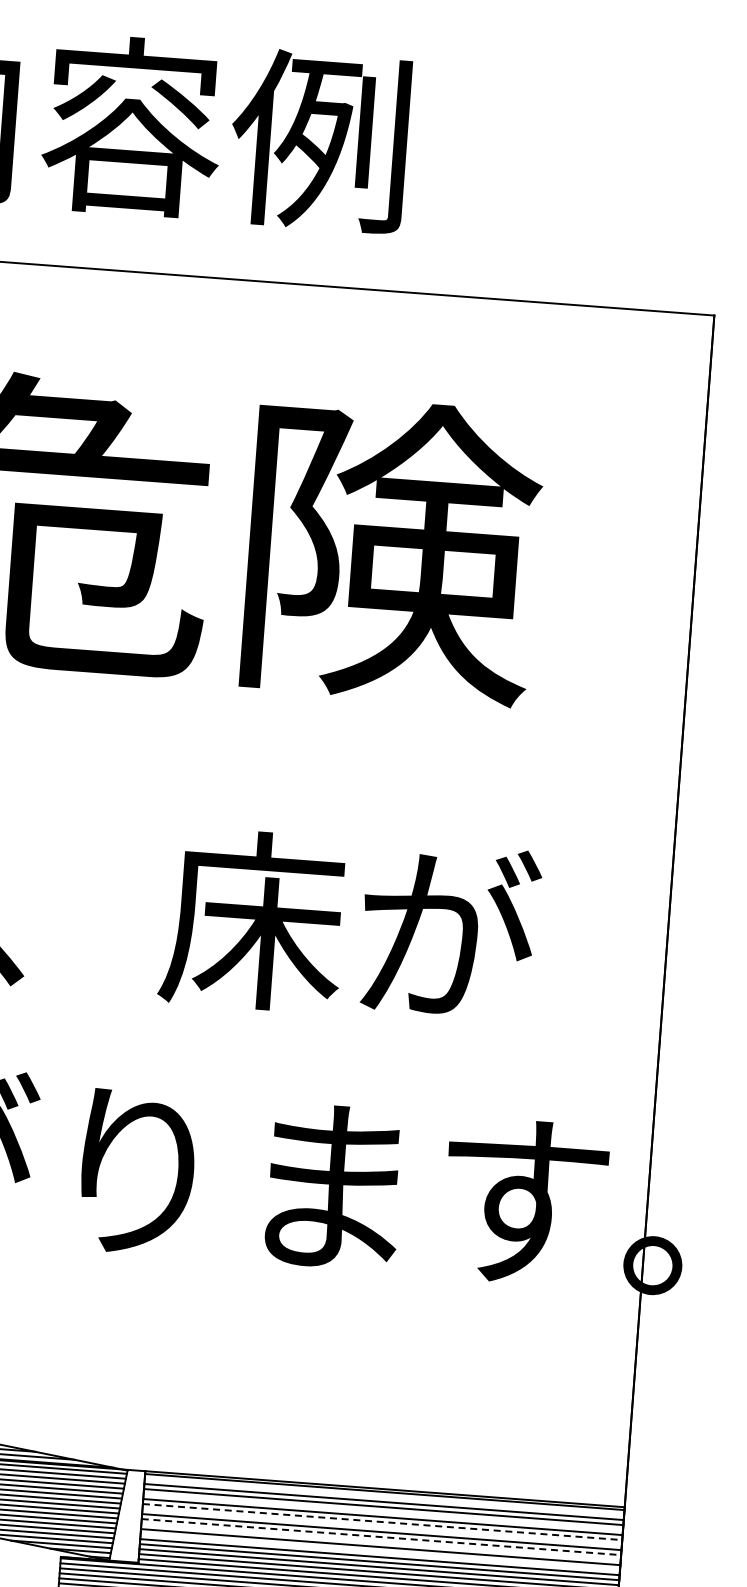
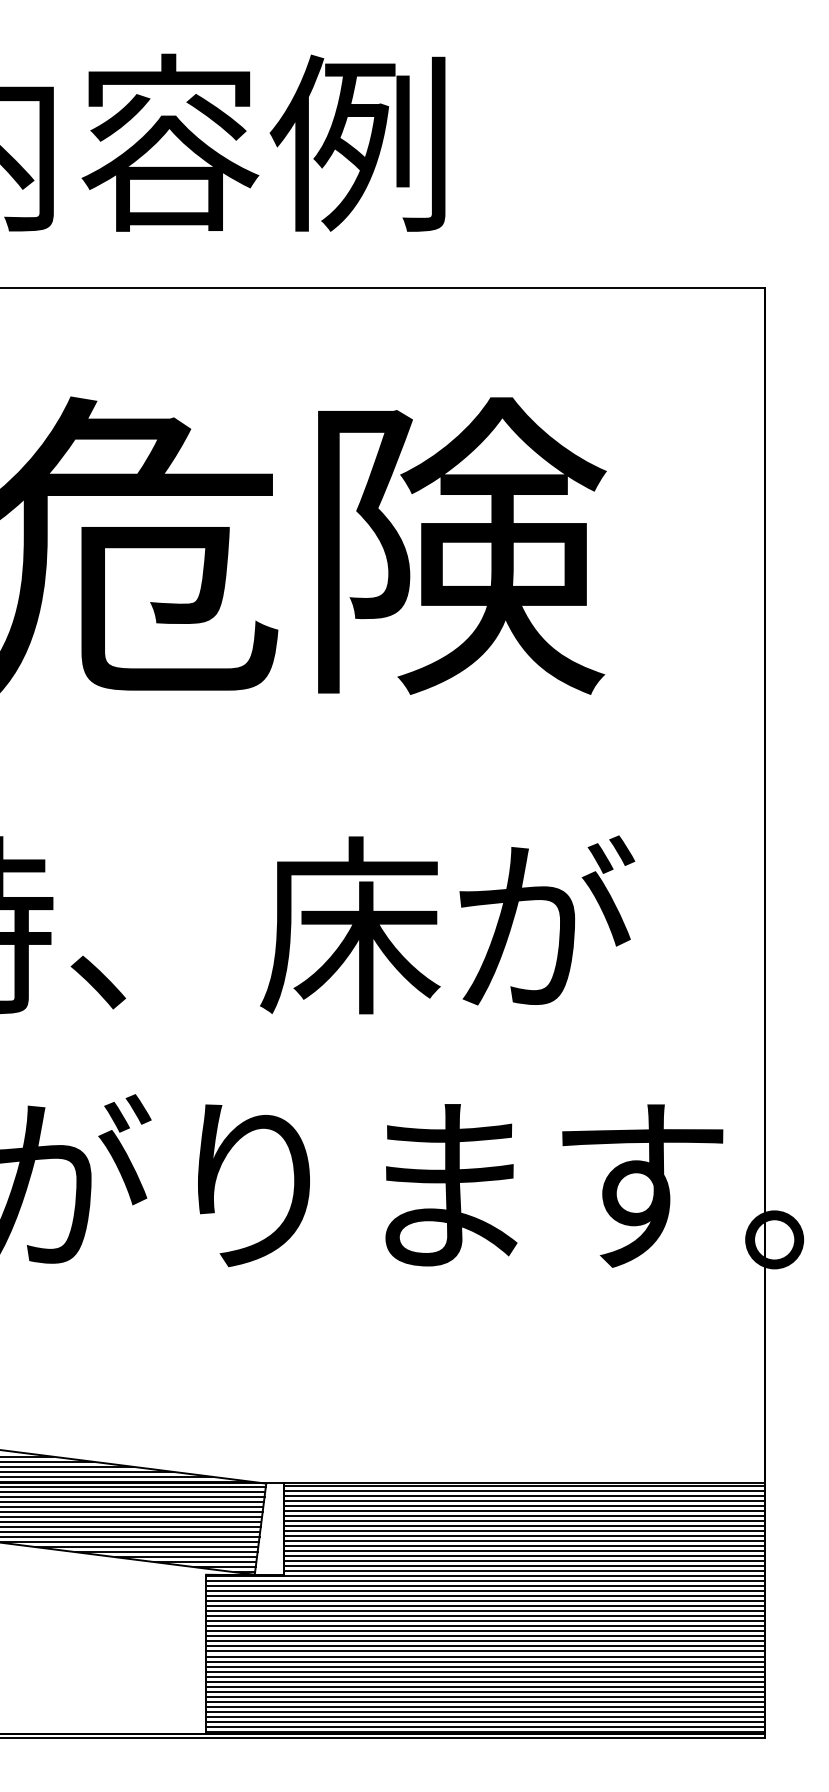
line: (384, 1496) -> (524, 1490), added
line: (383, 1511) -> (524, 1505), added
line: (382, 1521) -> (524, 1515), dashed -> solid
line: (382, 1526) -> (524, 1520), added
line: (381, 1536) -> (524, 1530), dashed -> solid
line: (381, 1541) -> (524, 1535), added
line: (380, 1551) -> (524, 1545), added

